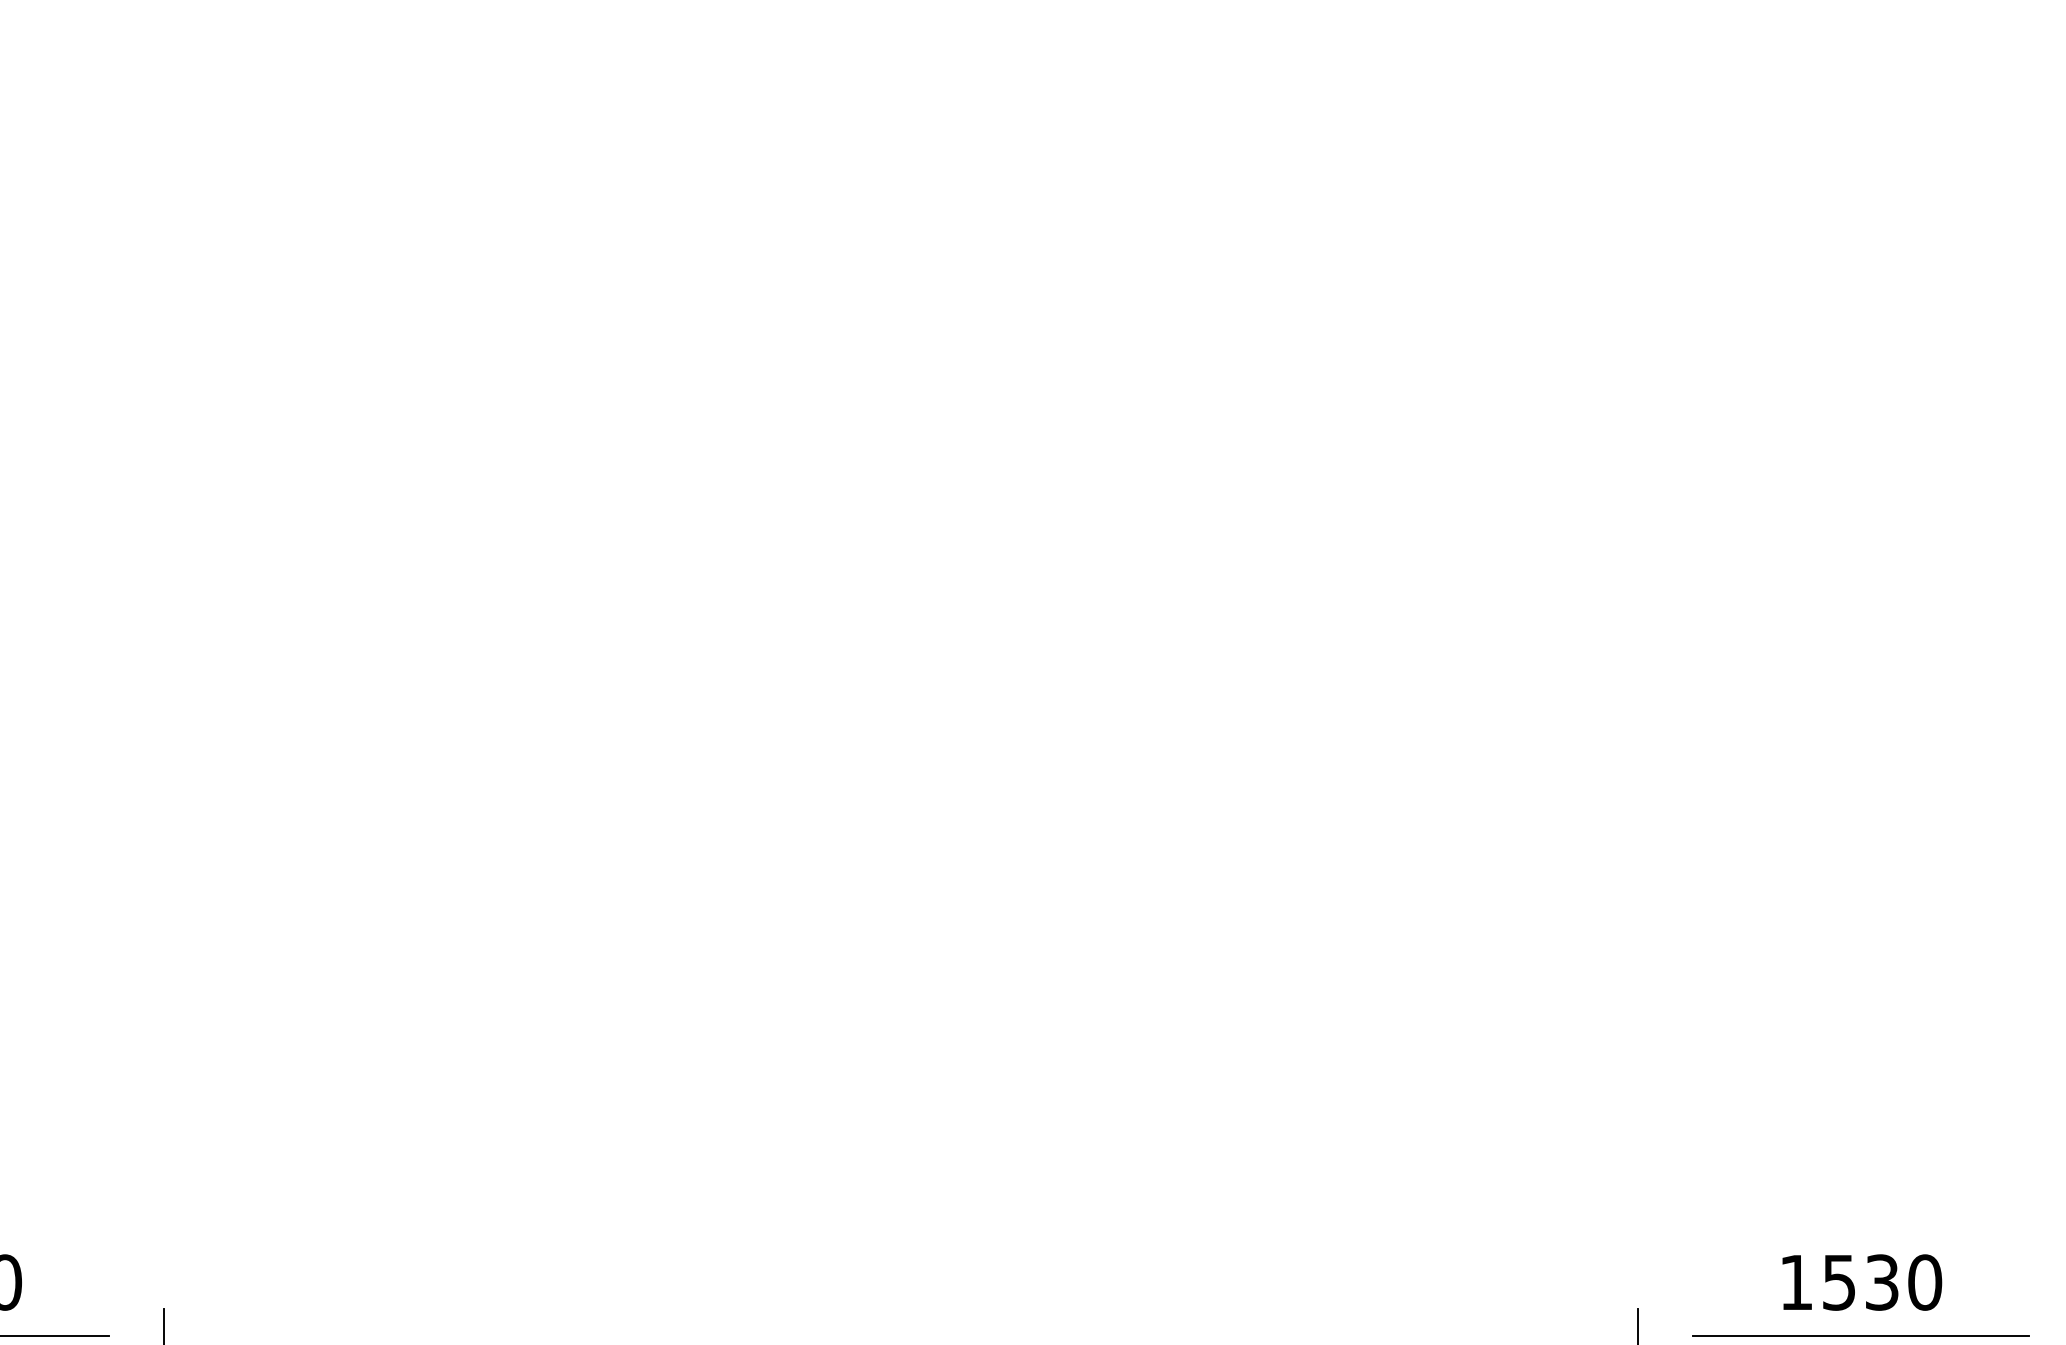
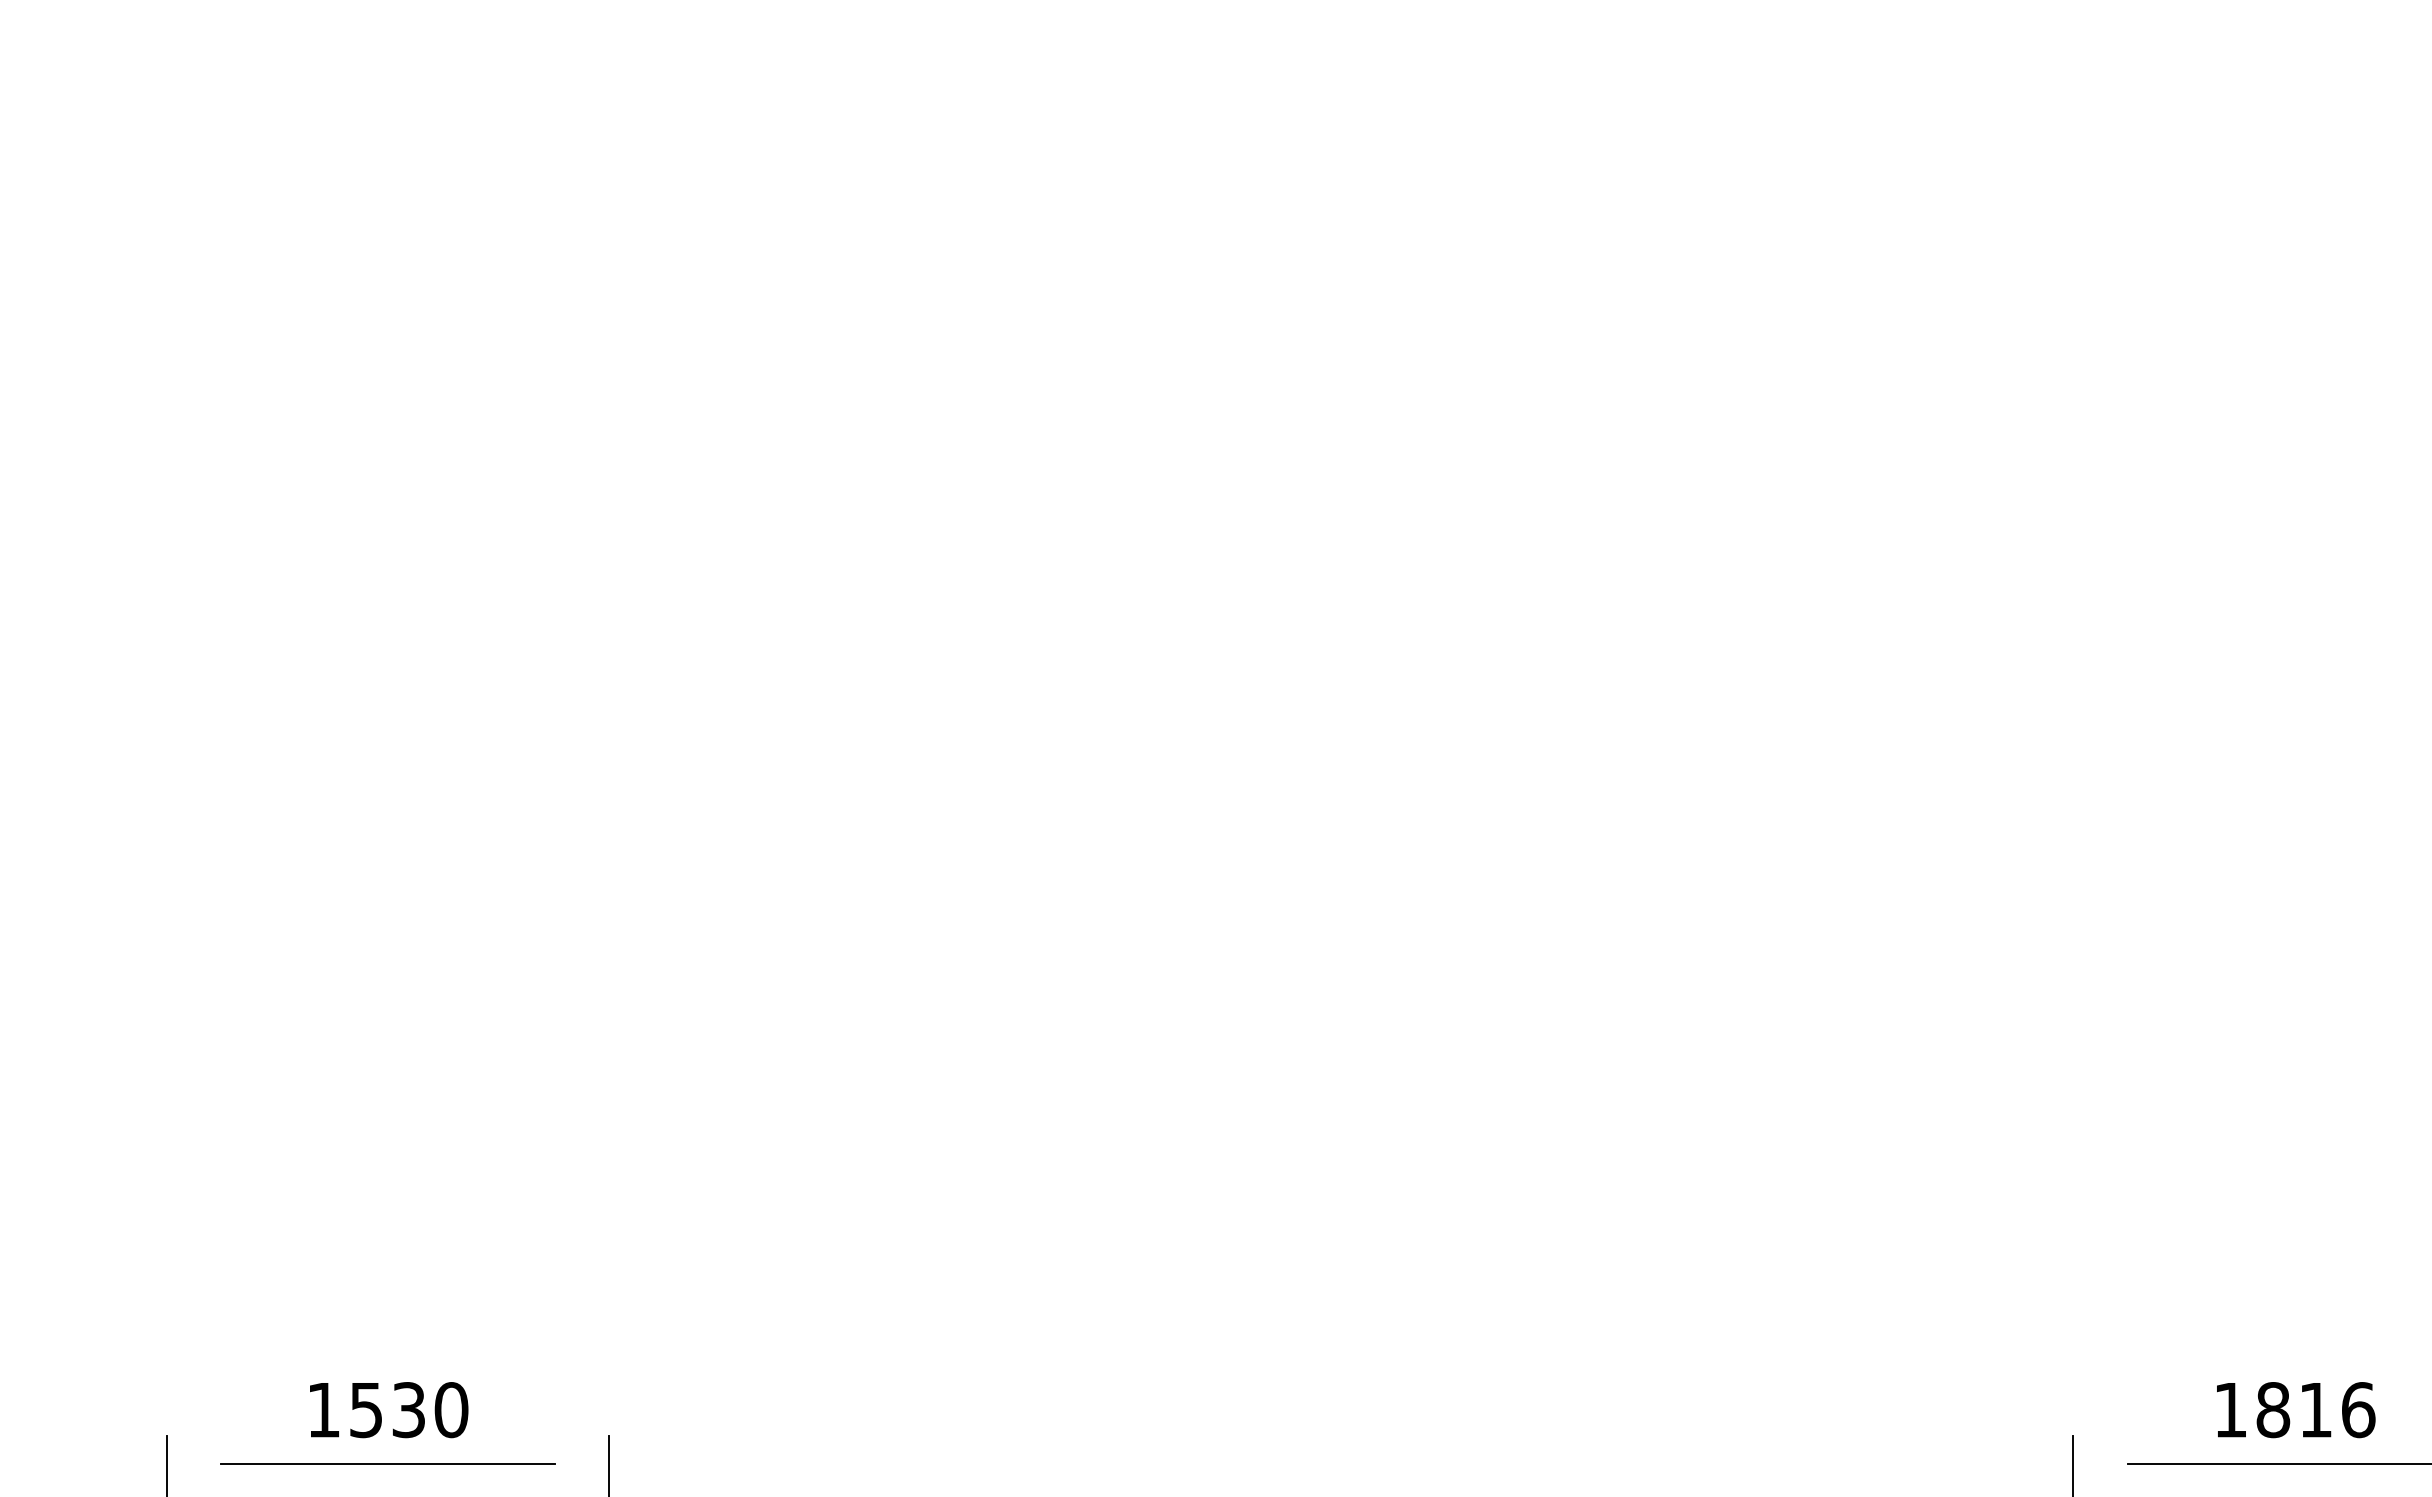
text: (1881, 1282) -> (2315, 1410), 1530 -> 1816

